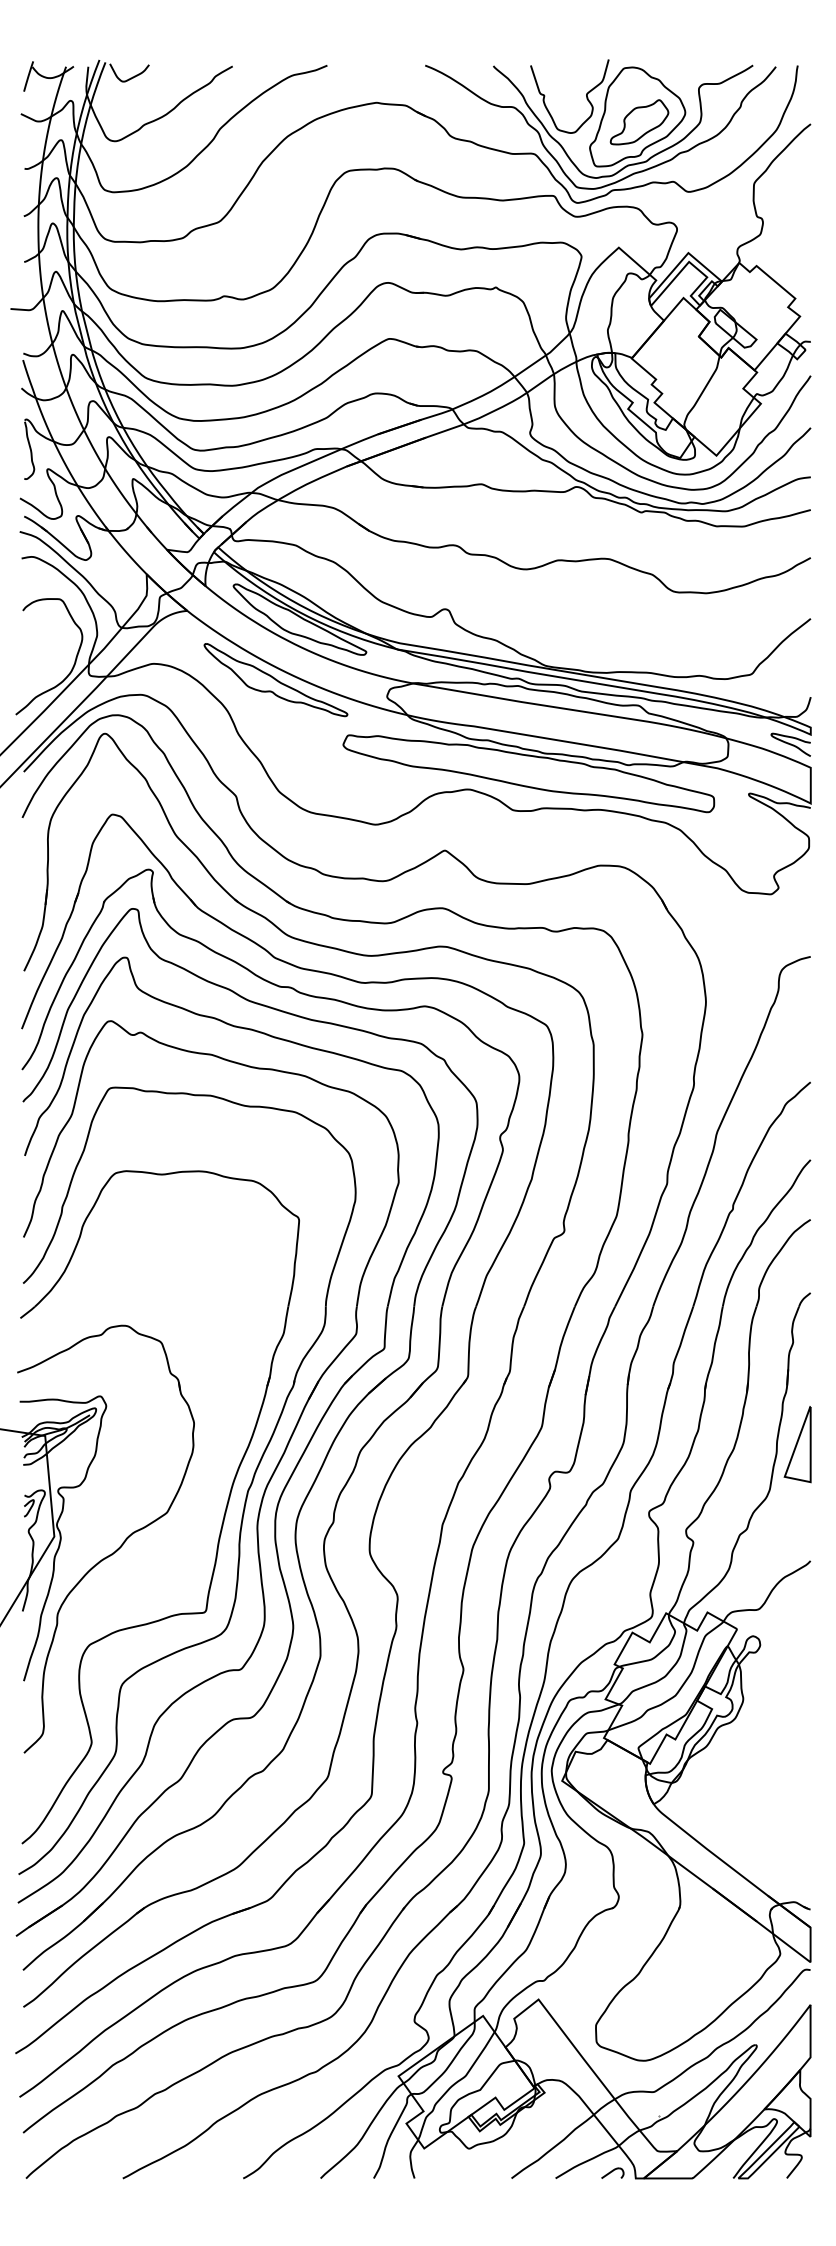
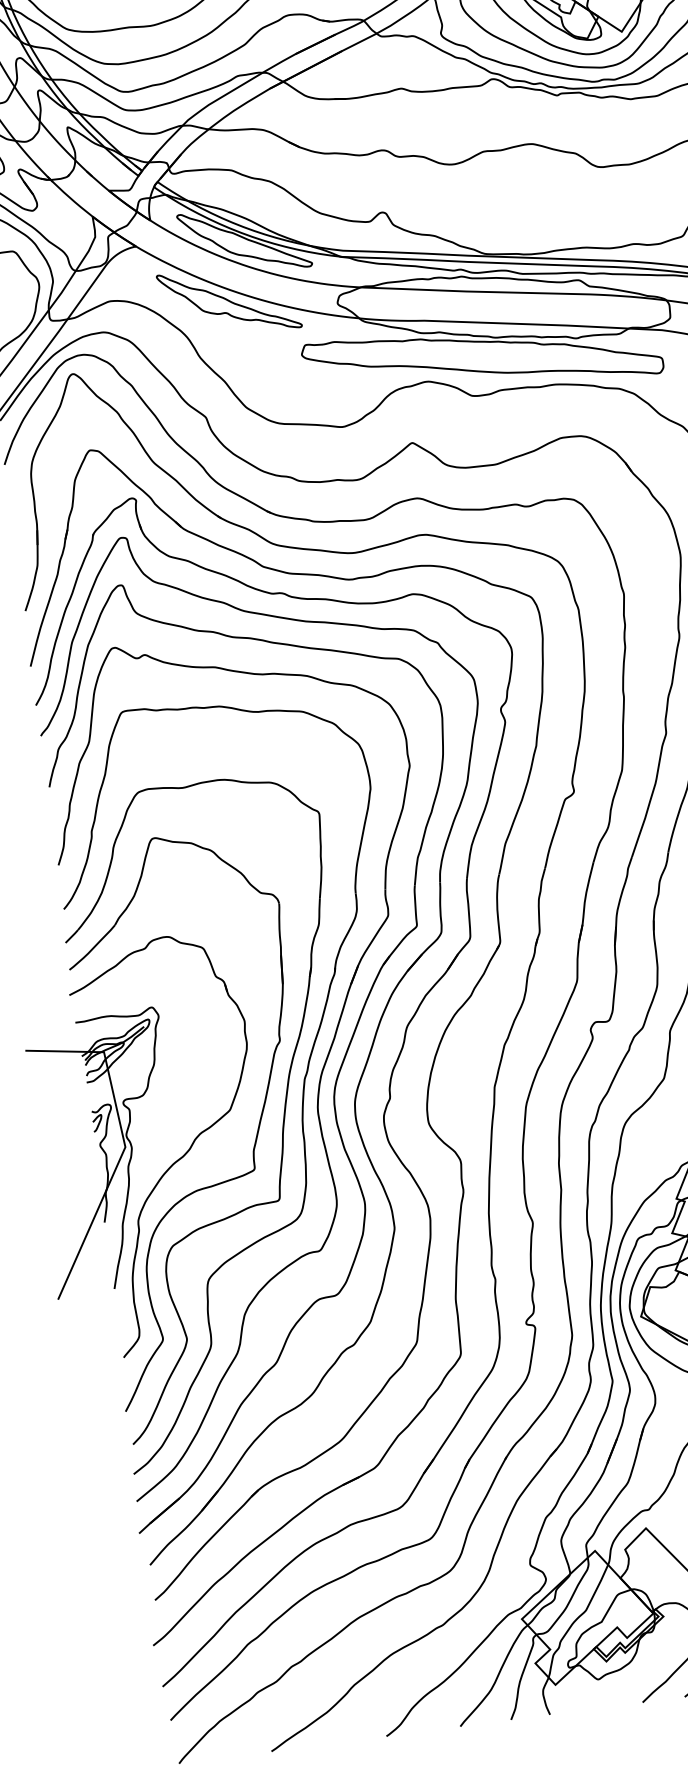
part: (192, 1536) -> (257, 1129), added

